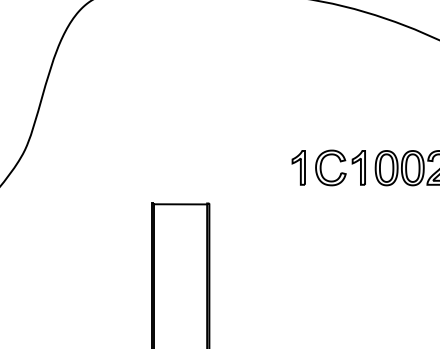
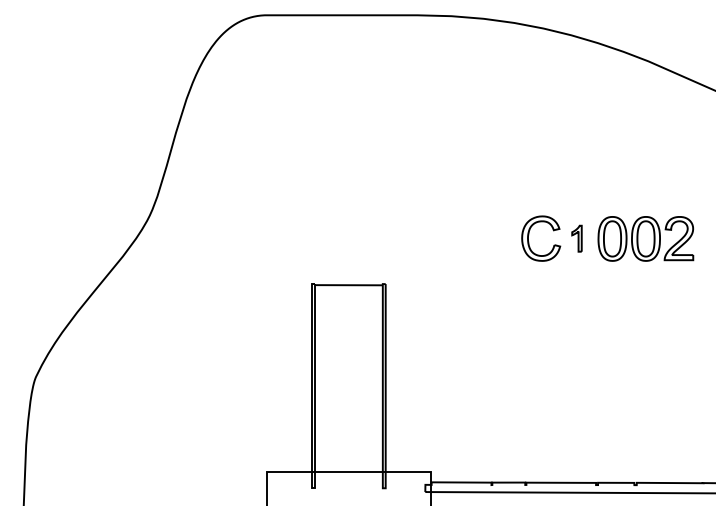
part: (298, 167) -> (499, 238), removed
part: (358, 167) -> (576, 238), size x0.6

